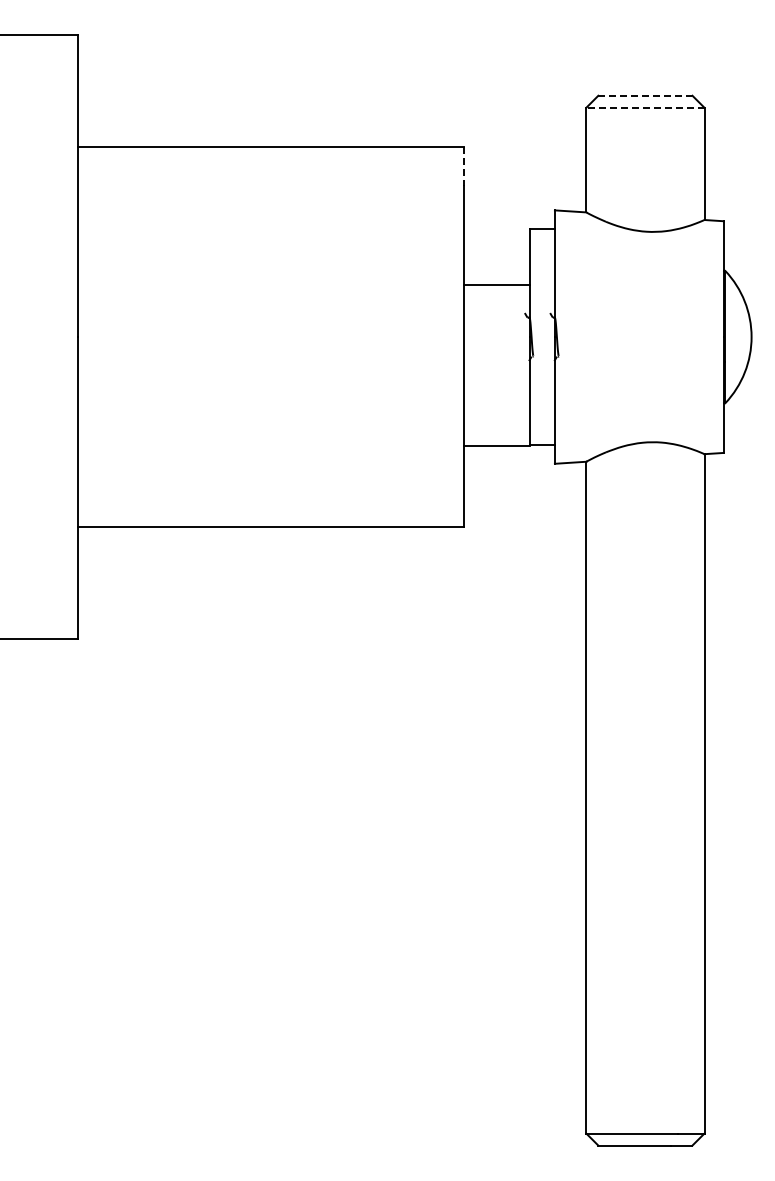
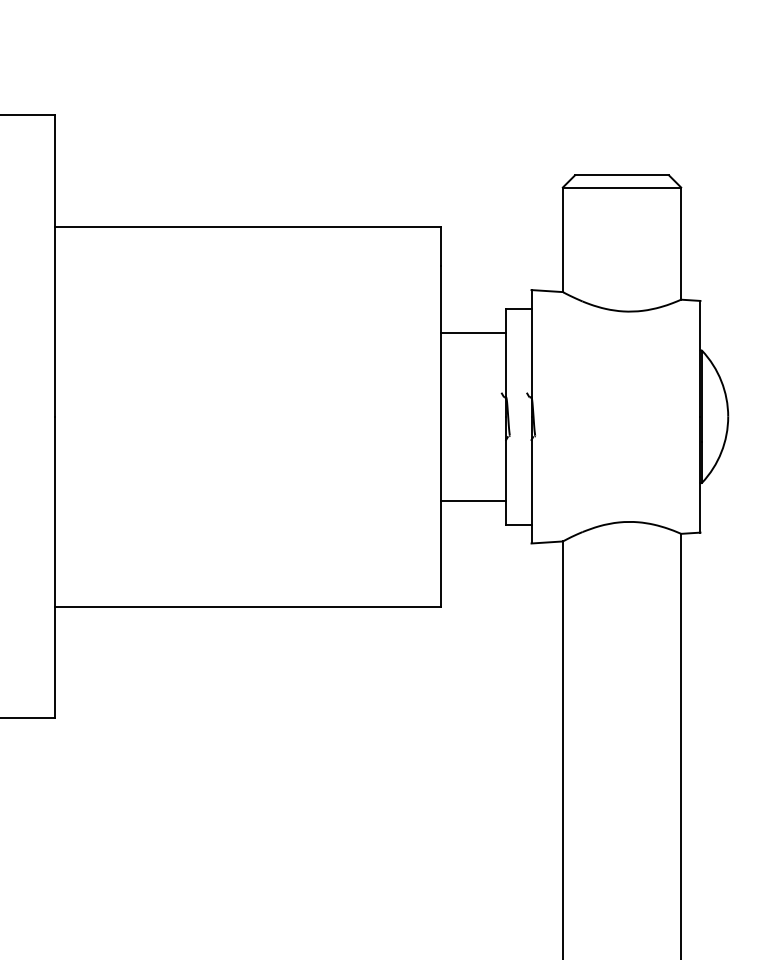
line: (645, 95) -> (622, 175), dashed -> solid
line: (644, 107) -> (621, 187), dashed -> solid
line: (464, 166) -> (441, 246), dashed -> solid
line: (496, 285) -> (473, 333), moved
line: (496, 445) -> (473, 500), moved

